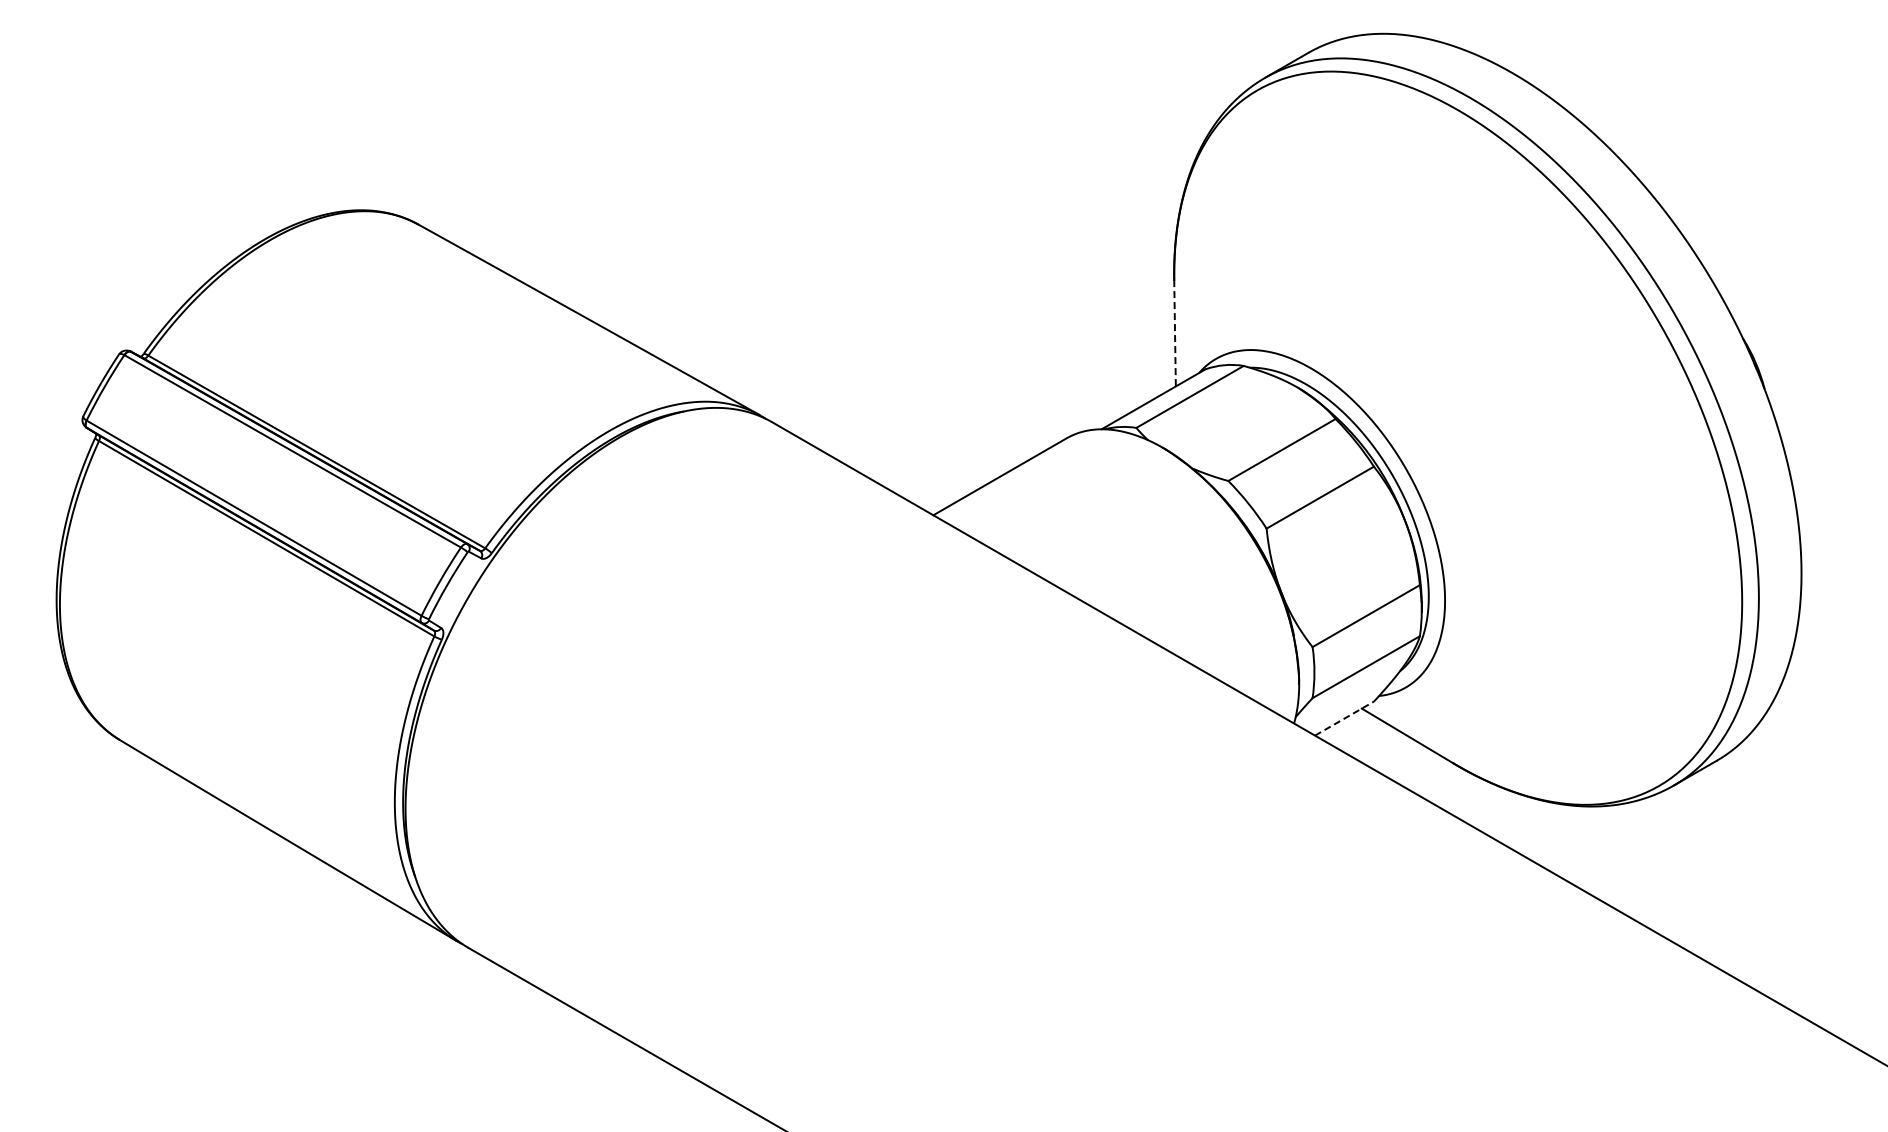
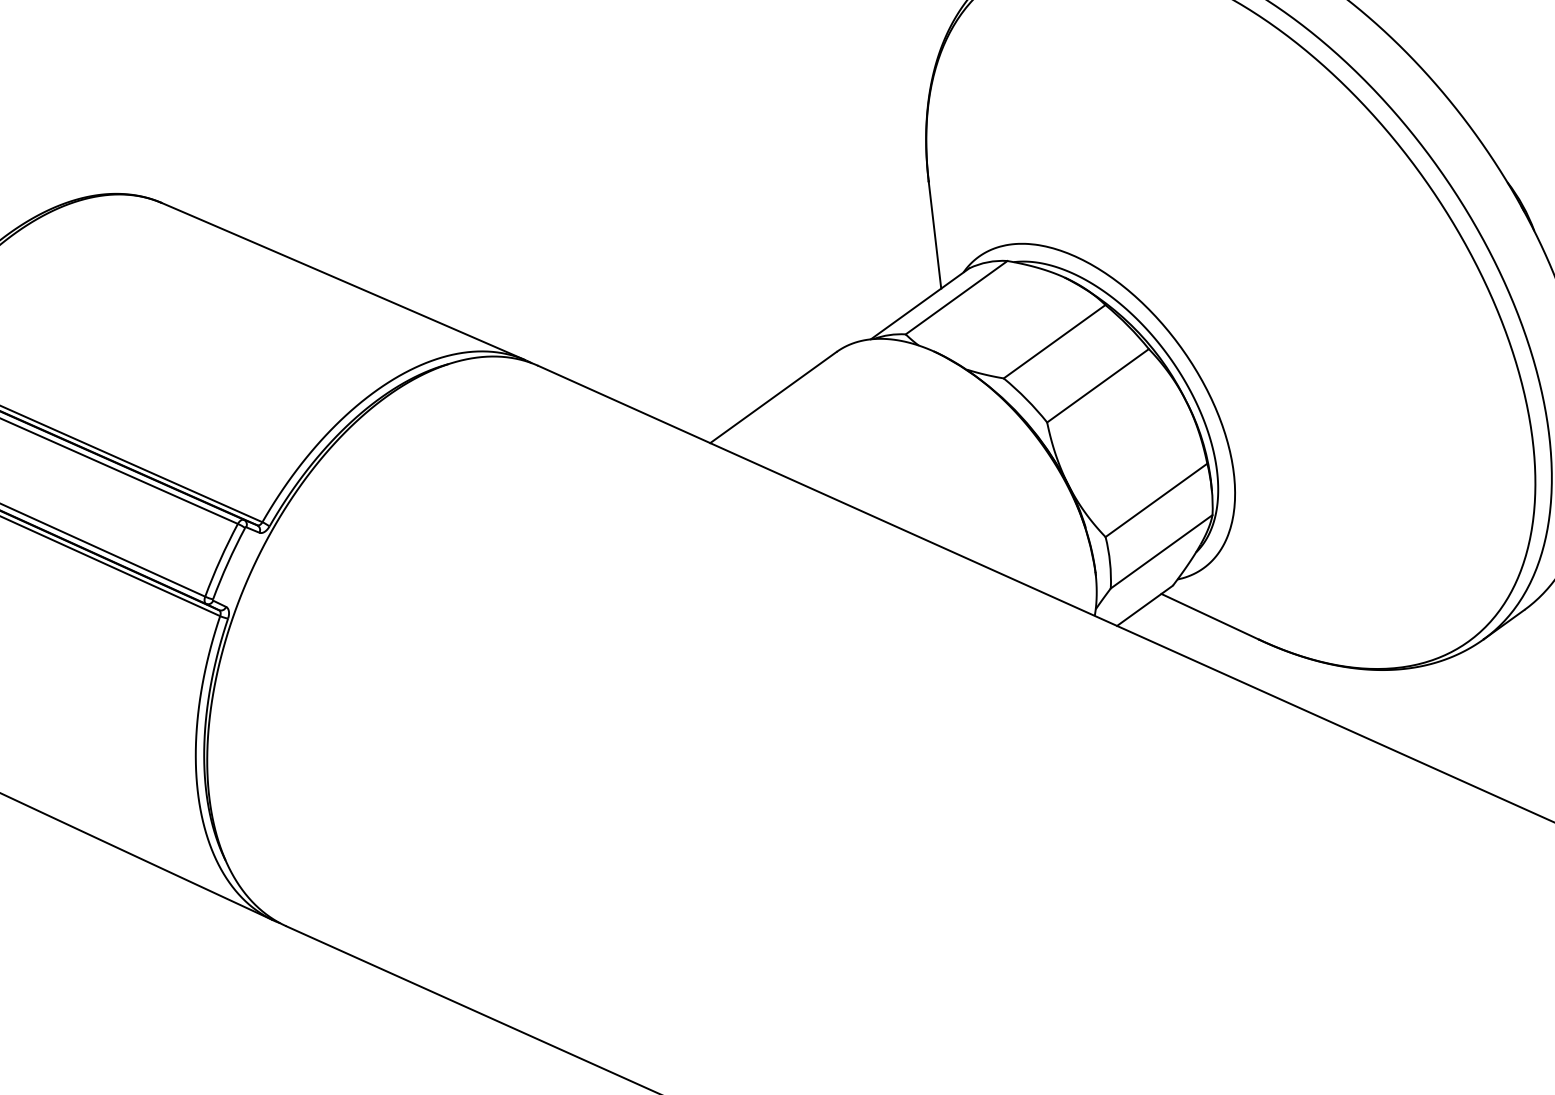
line: (1175, 333) -> (935, 235), dashed -> solid
line: (1344, 718) -> (1145, 605), dashed -> solid

